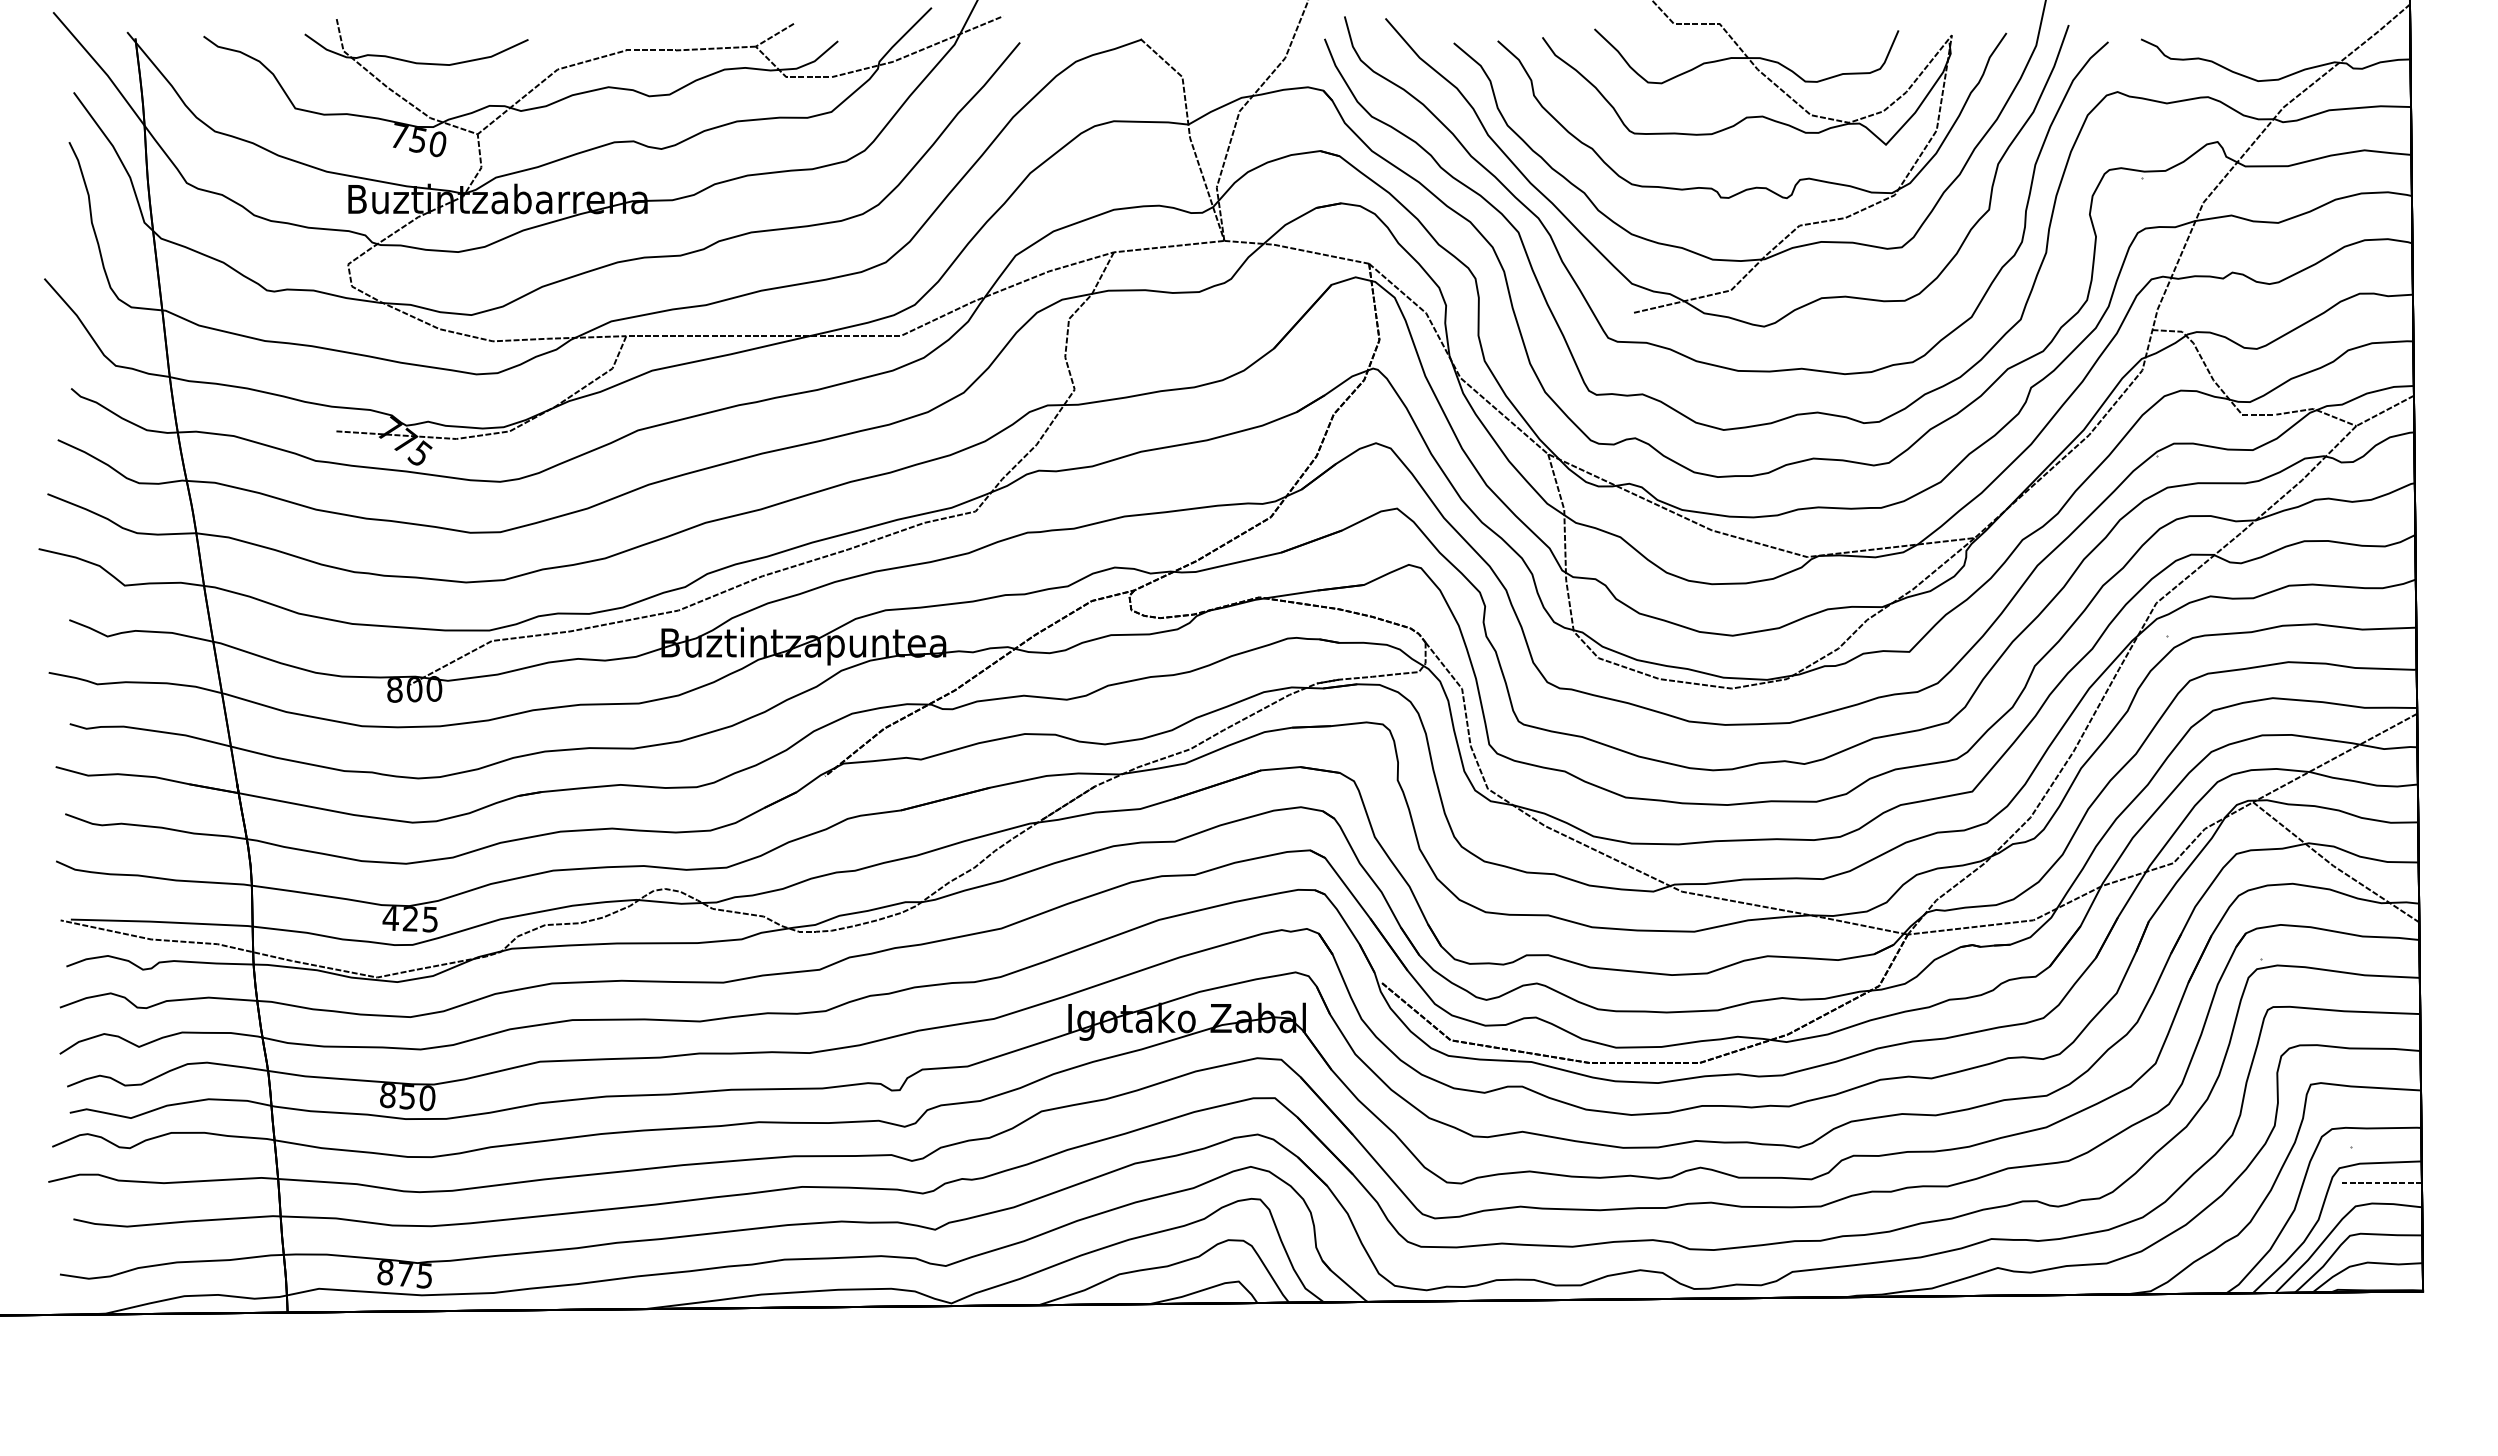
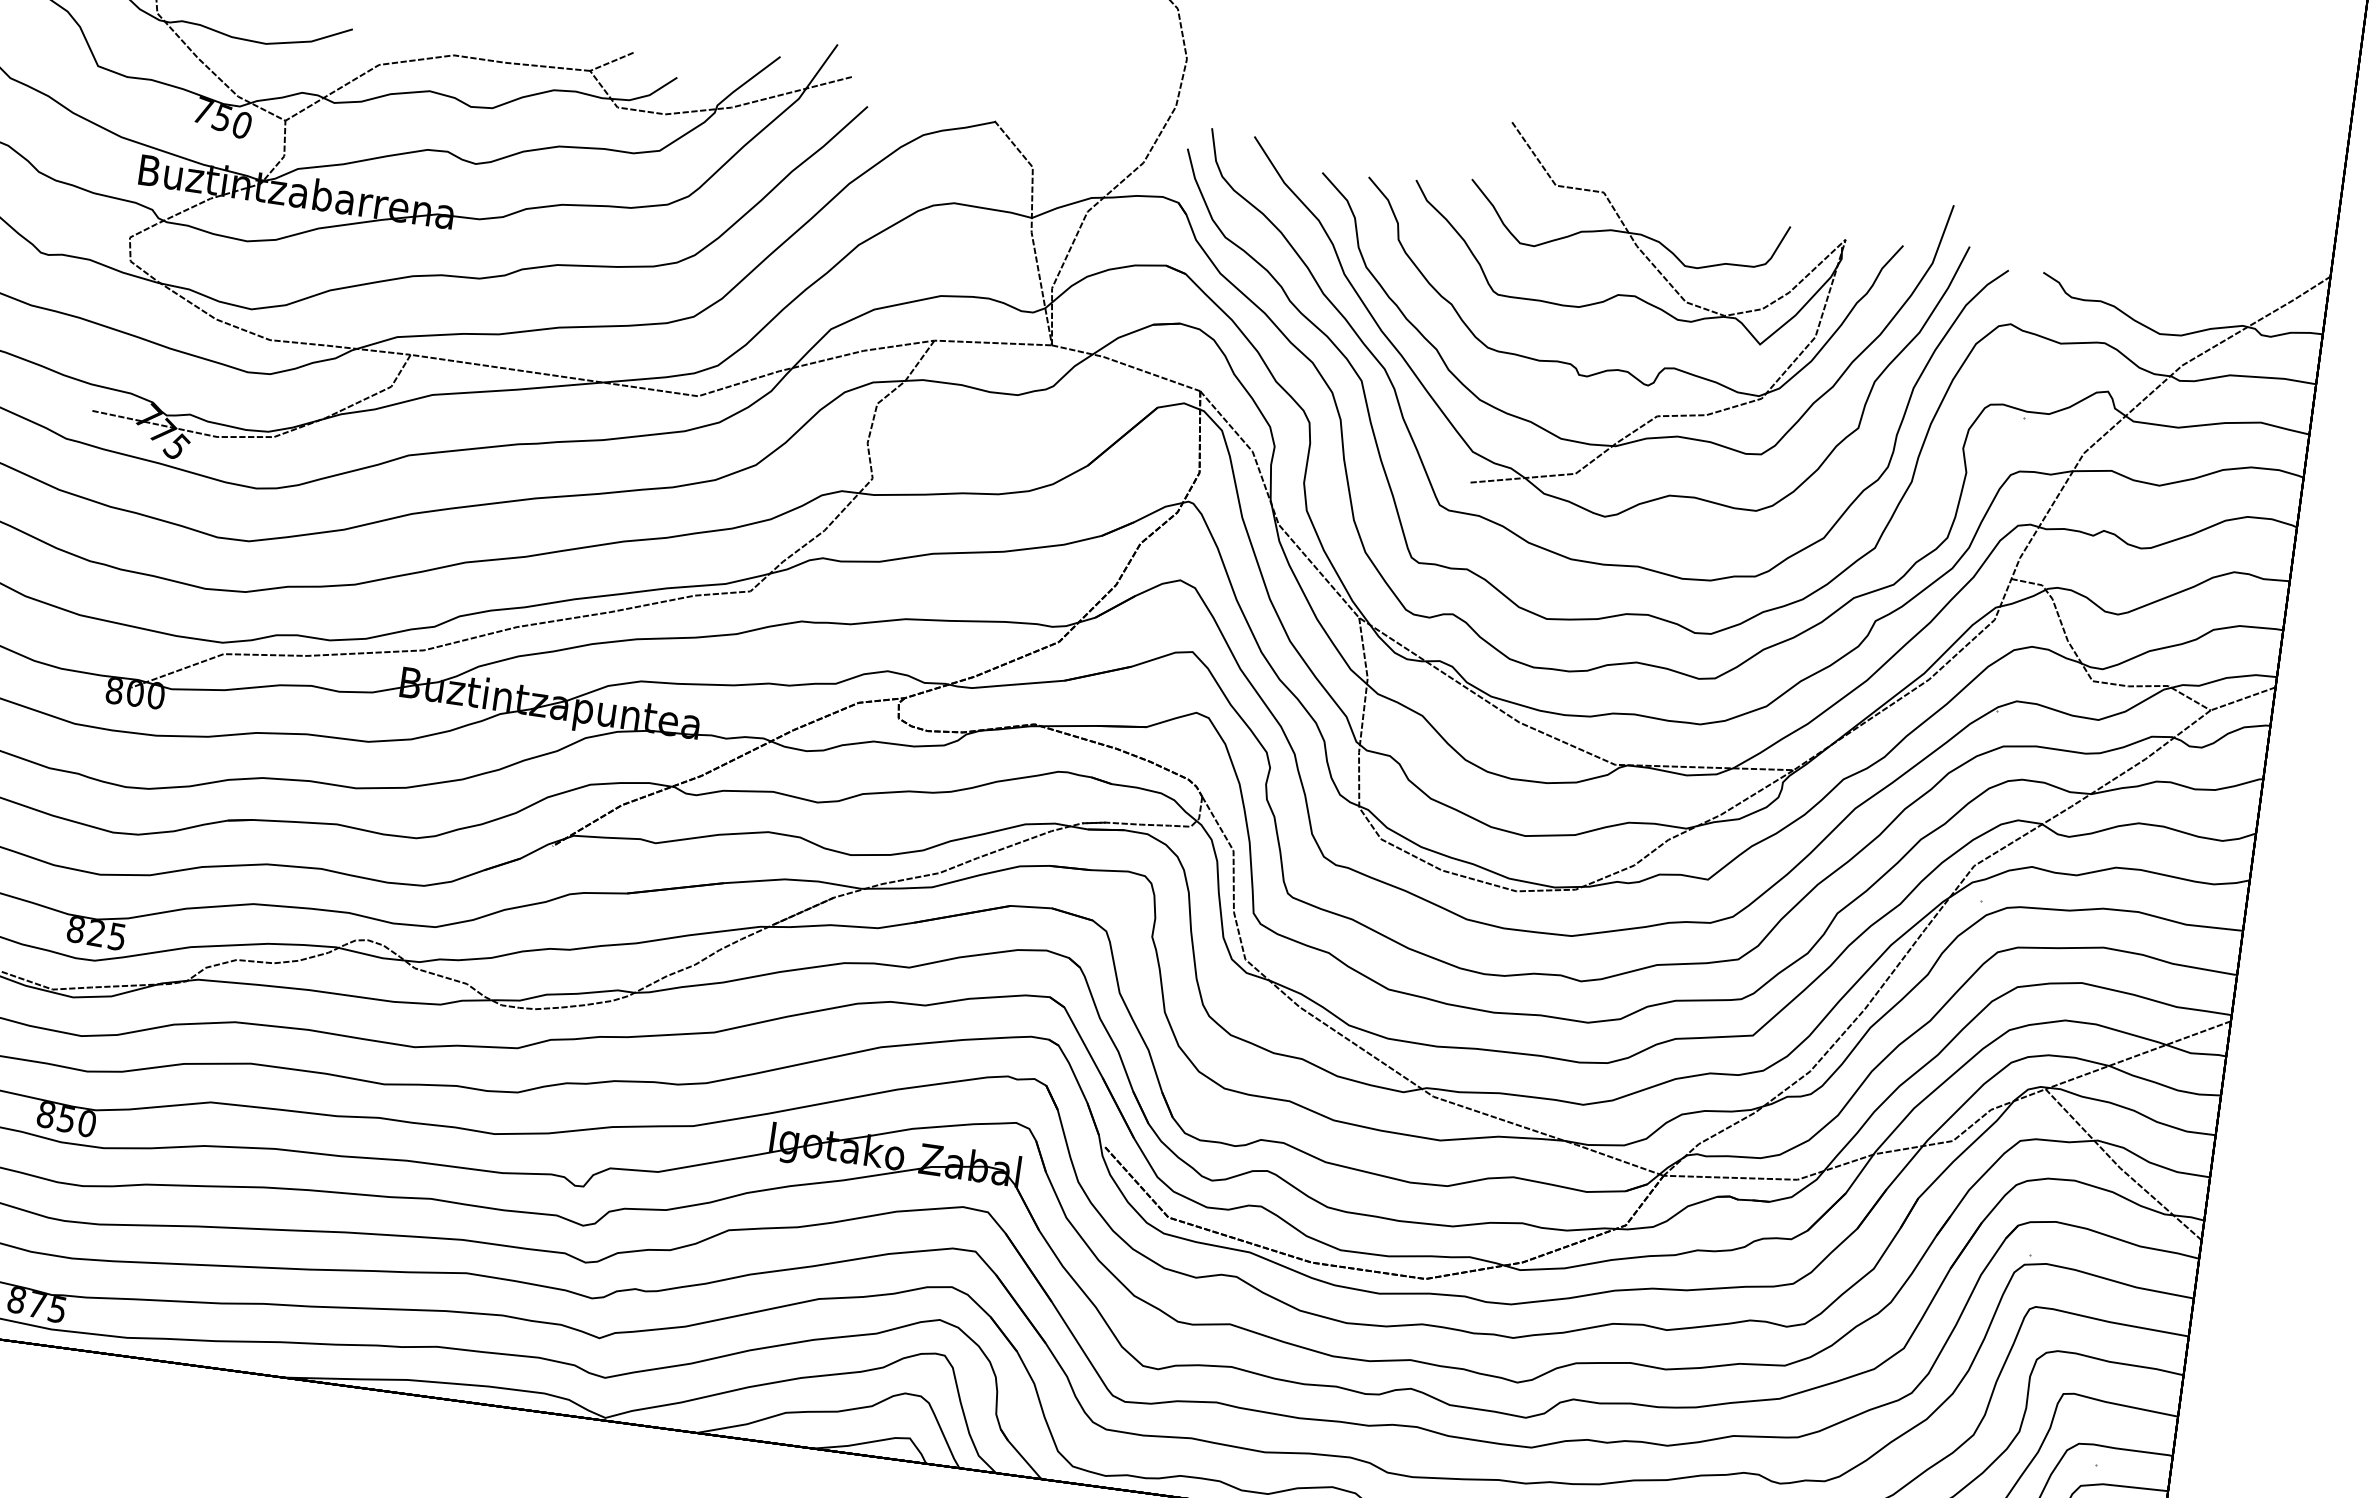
text: (390, 918) -> (75, 929), 425 -> 825

